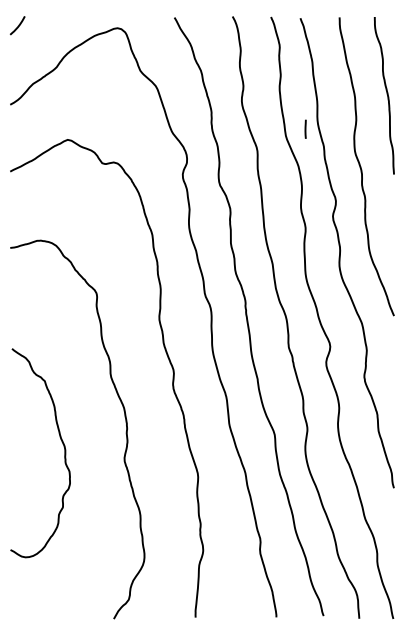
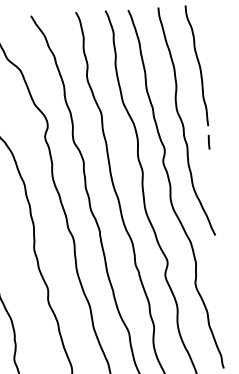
line: (305, 128) -> (208, 141), moved

